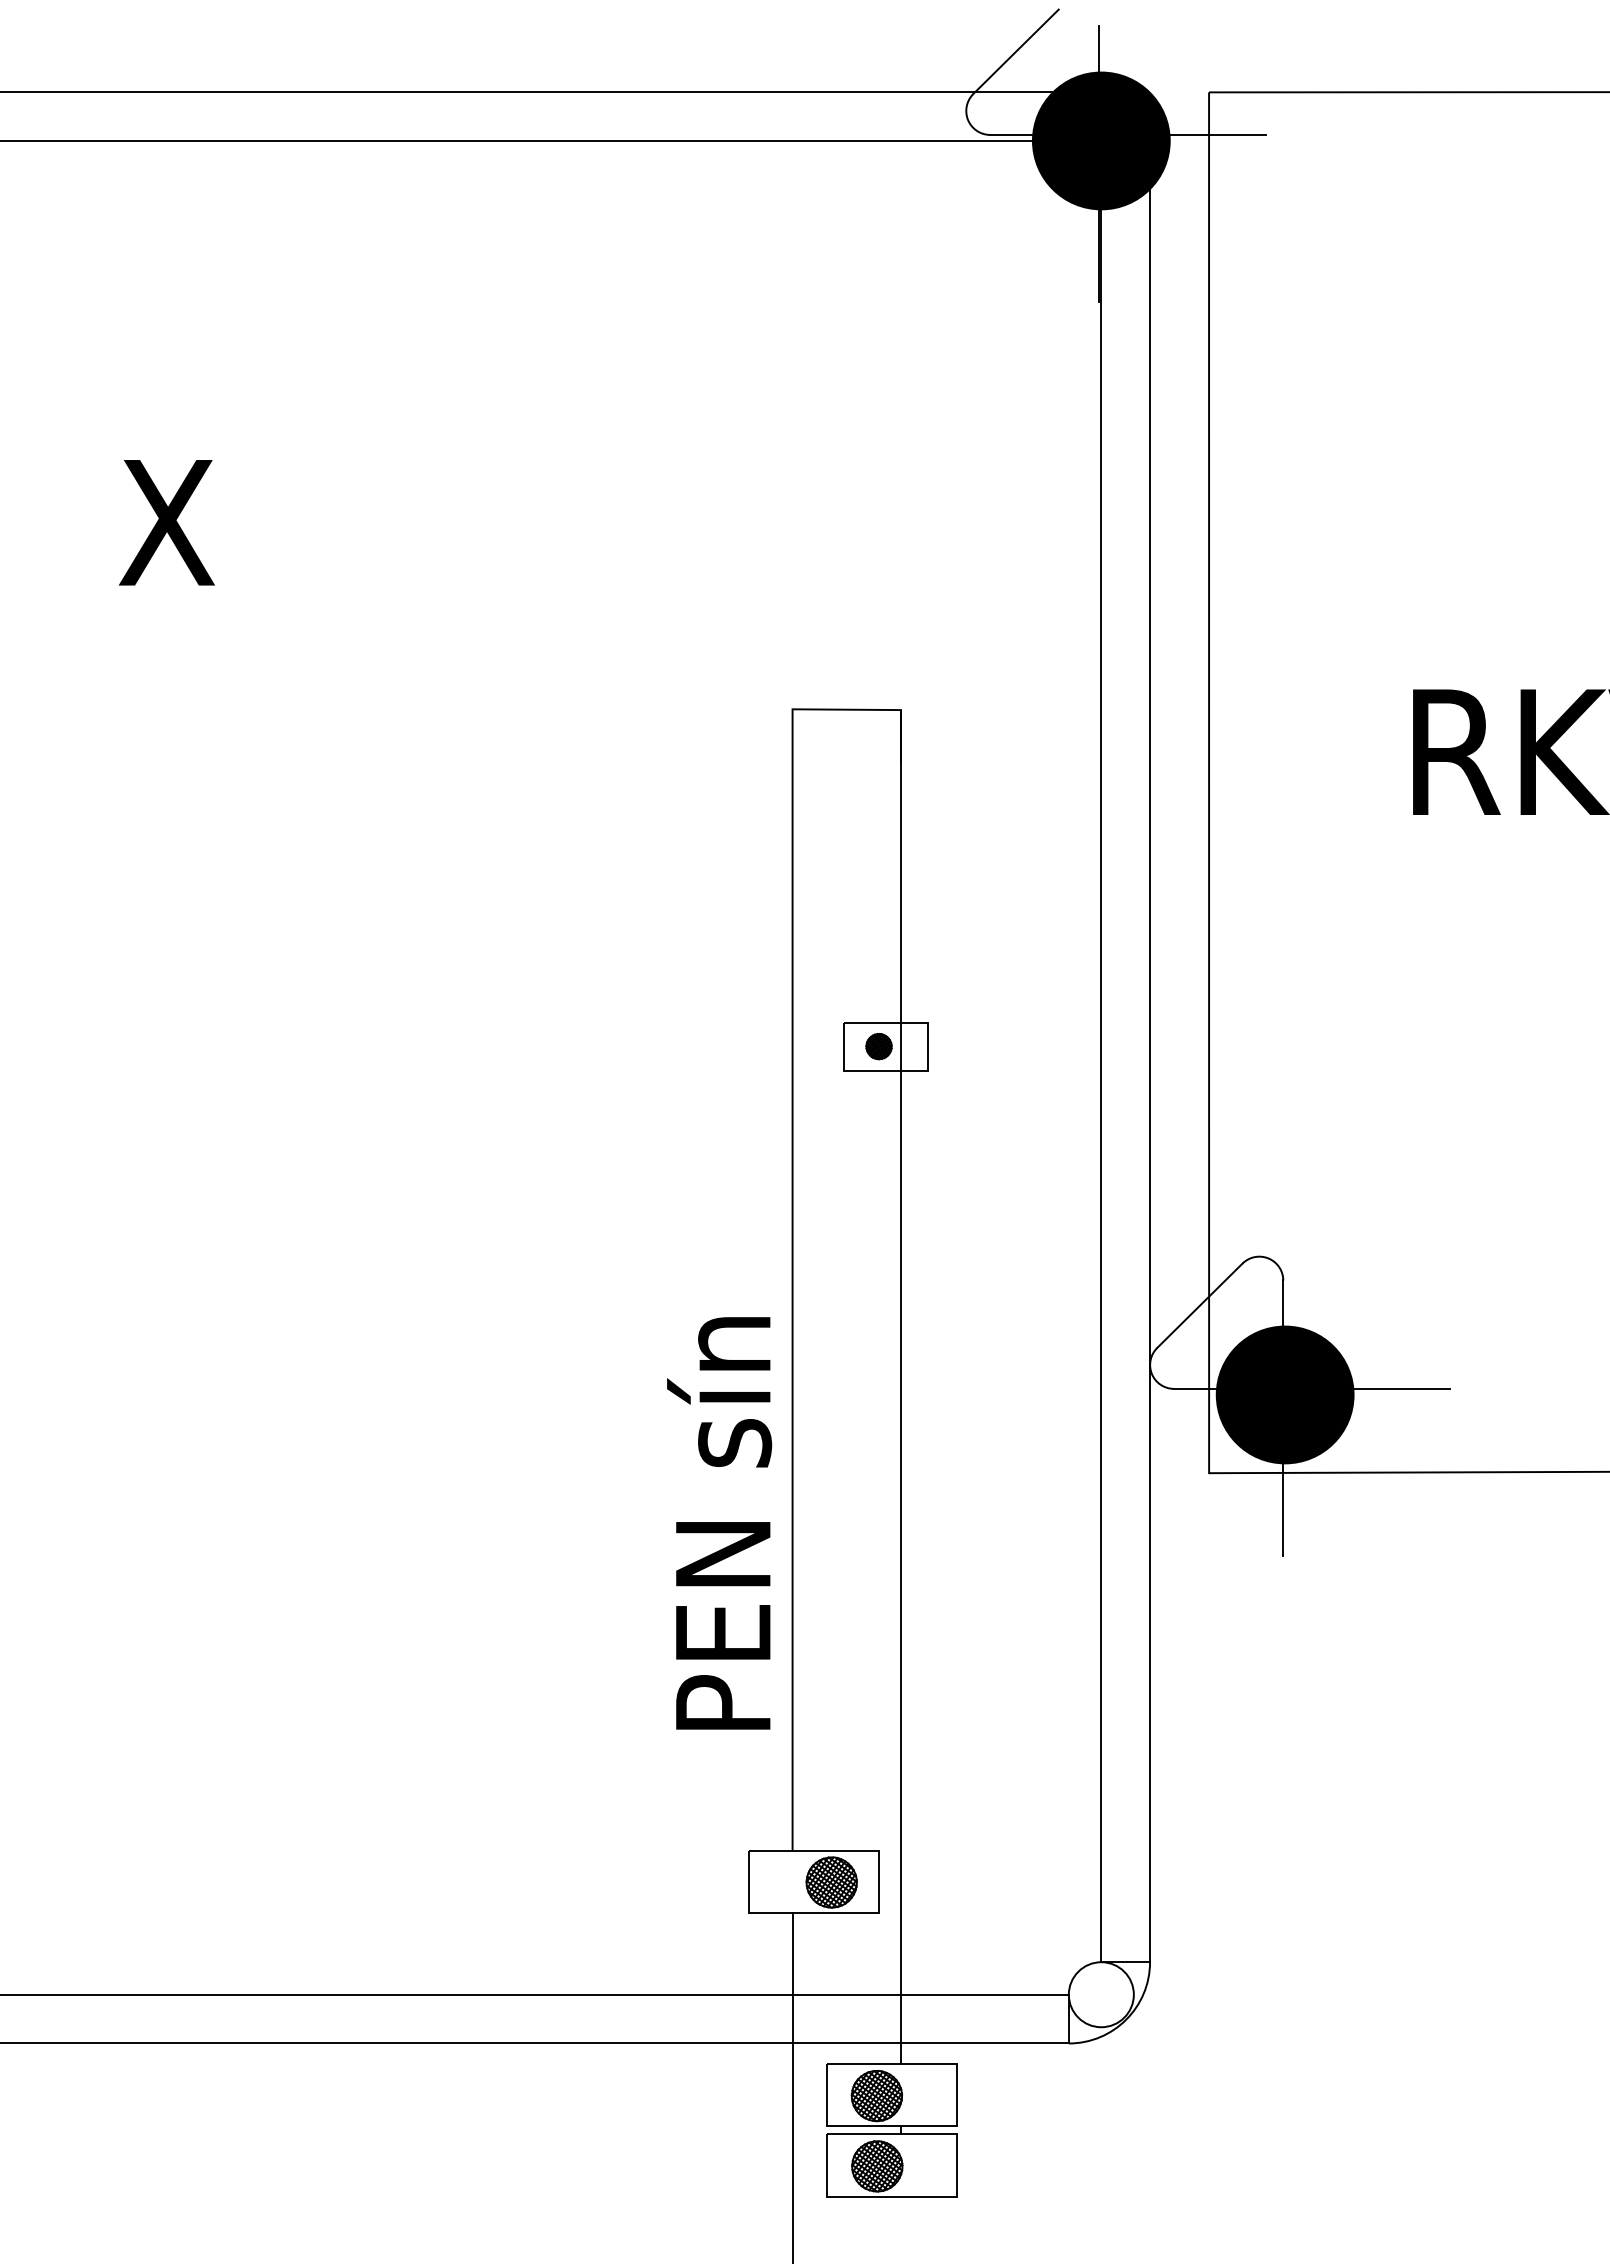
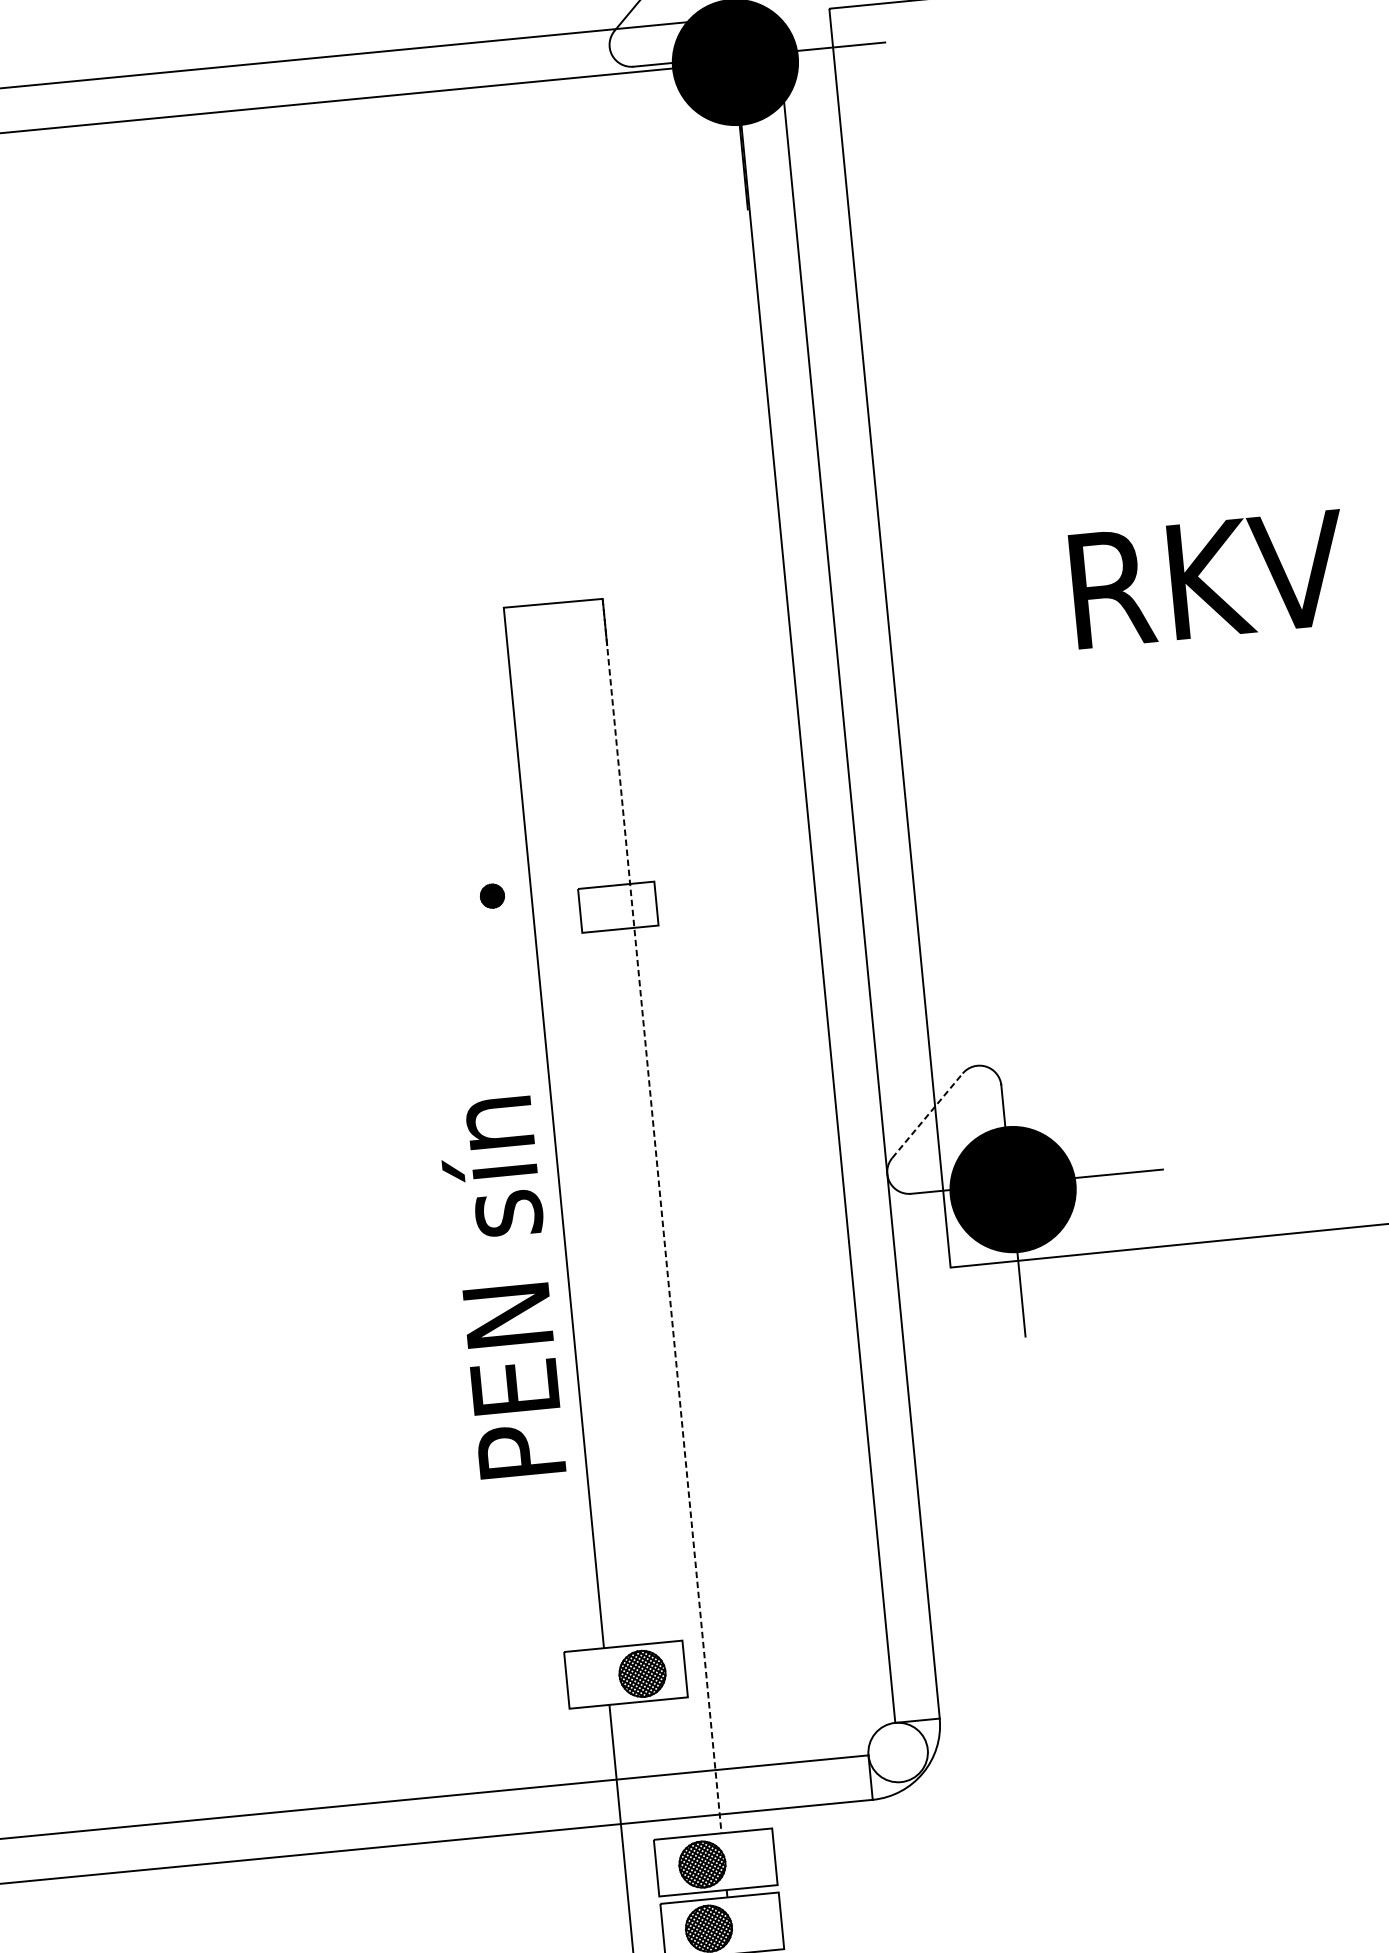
part: (878, 1046) -> (491, 896), moved
line: (1200, 1305) -> (928, 1115), solid -> dashed
line: (900, 1387) -> (661, 1216), solid -> dashed
text: (719, 1523) -> (502, 1288), moved

